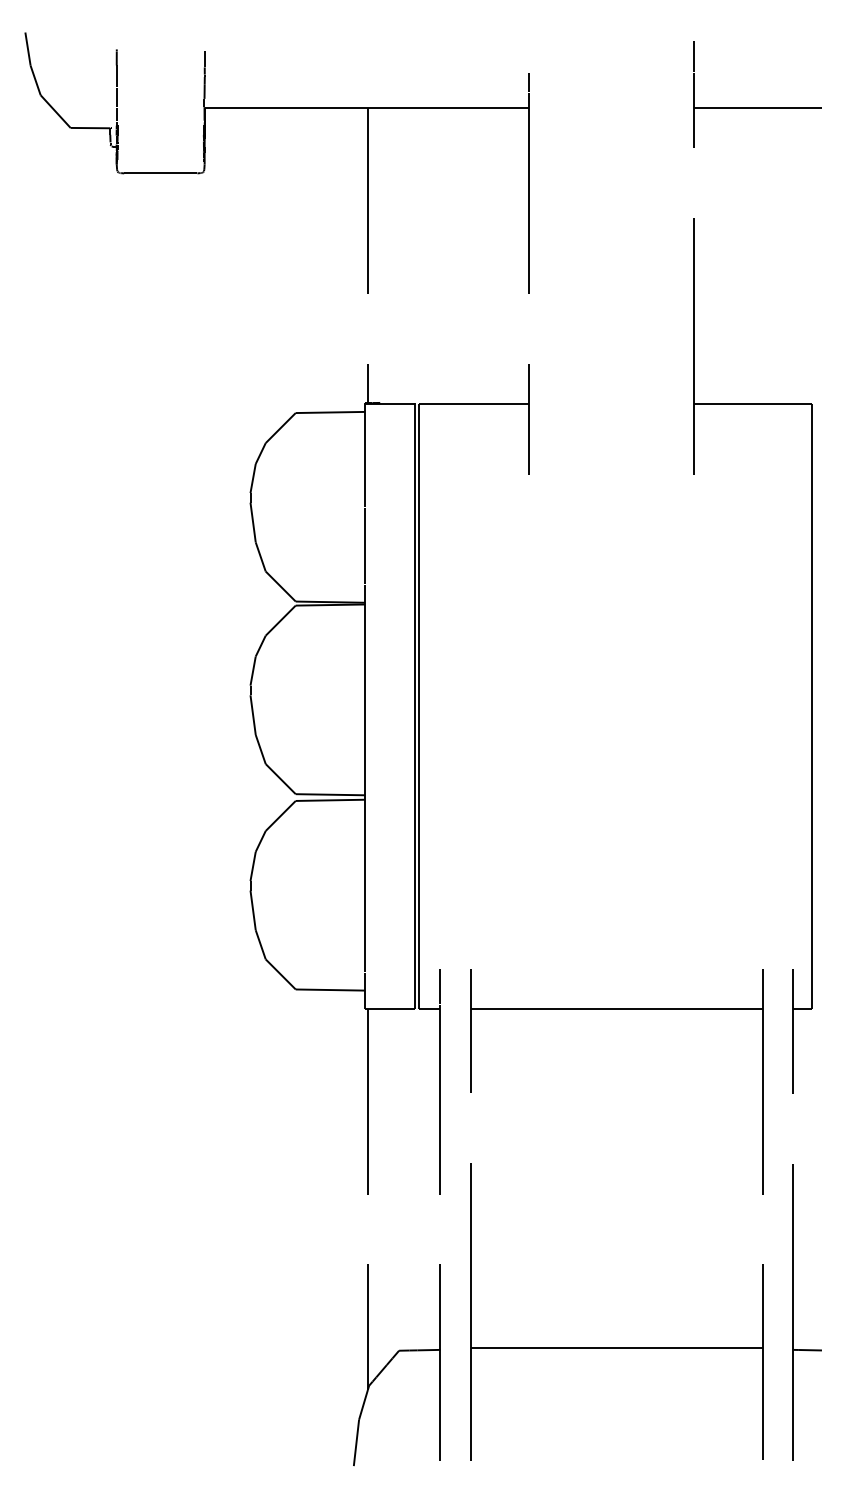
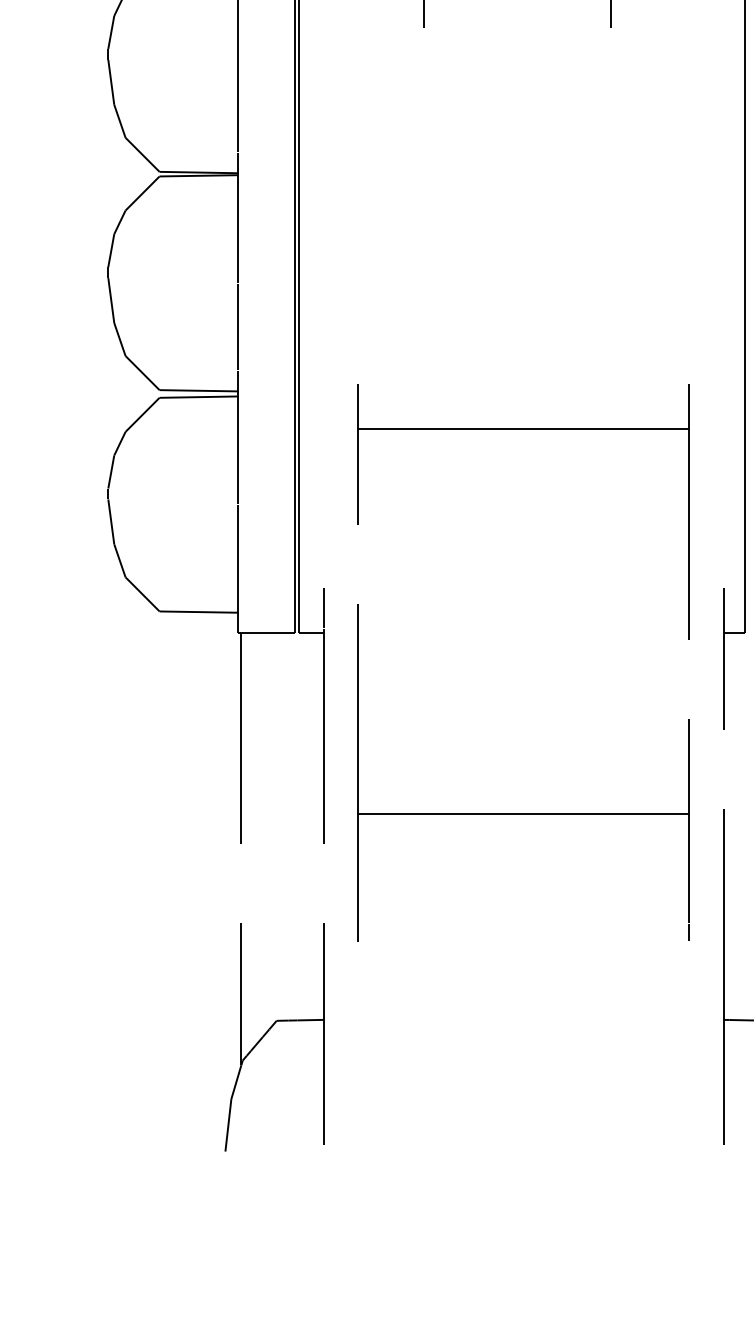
part: (616, 1347) -> (523, 813), moved

